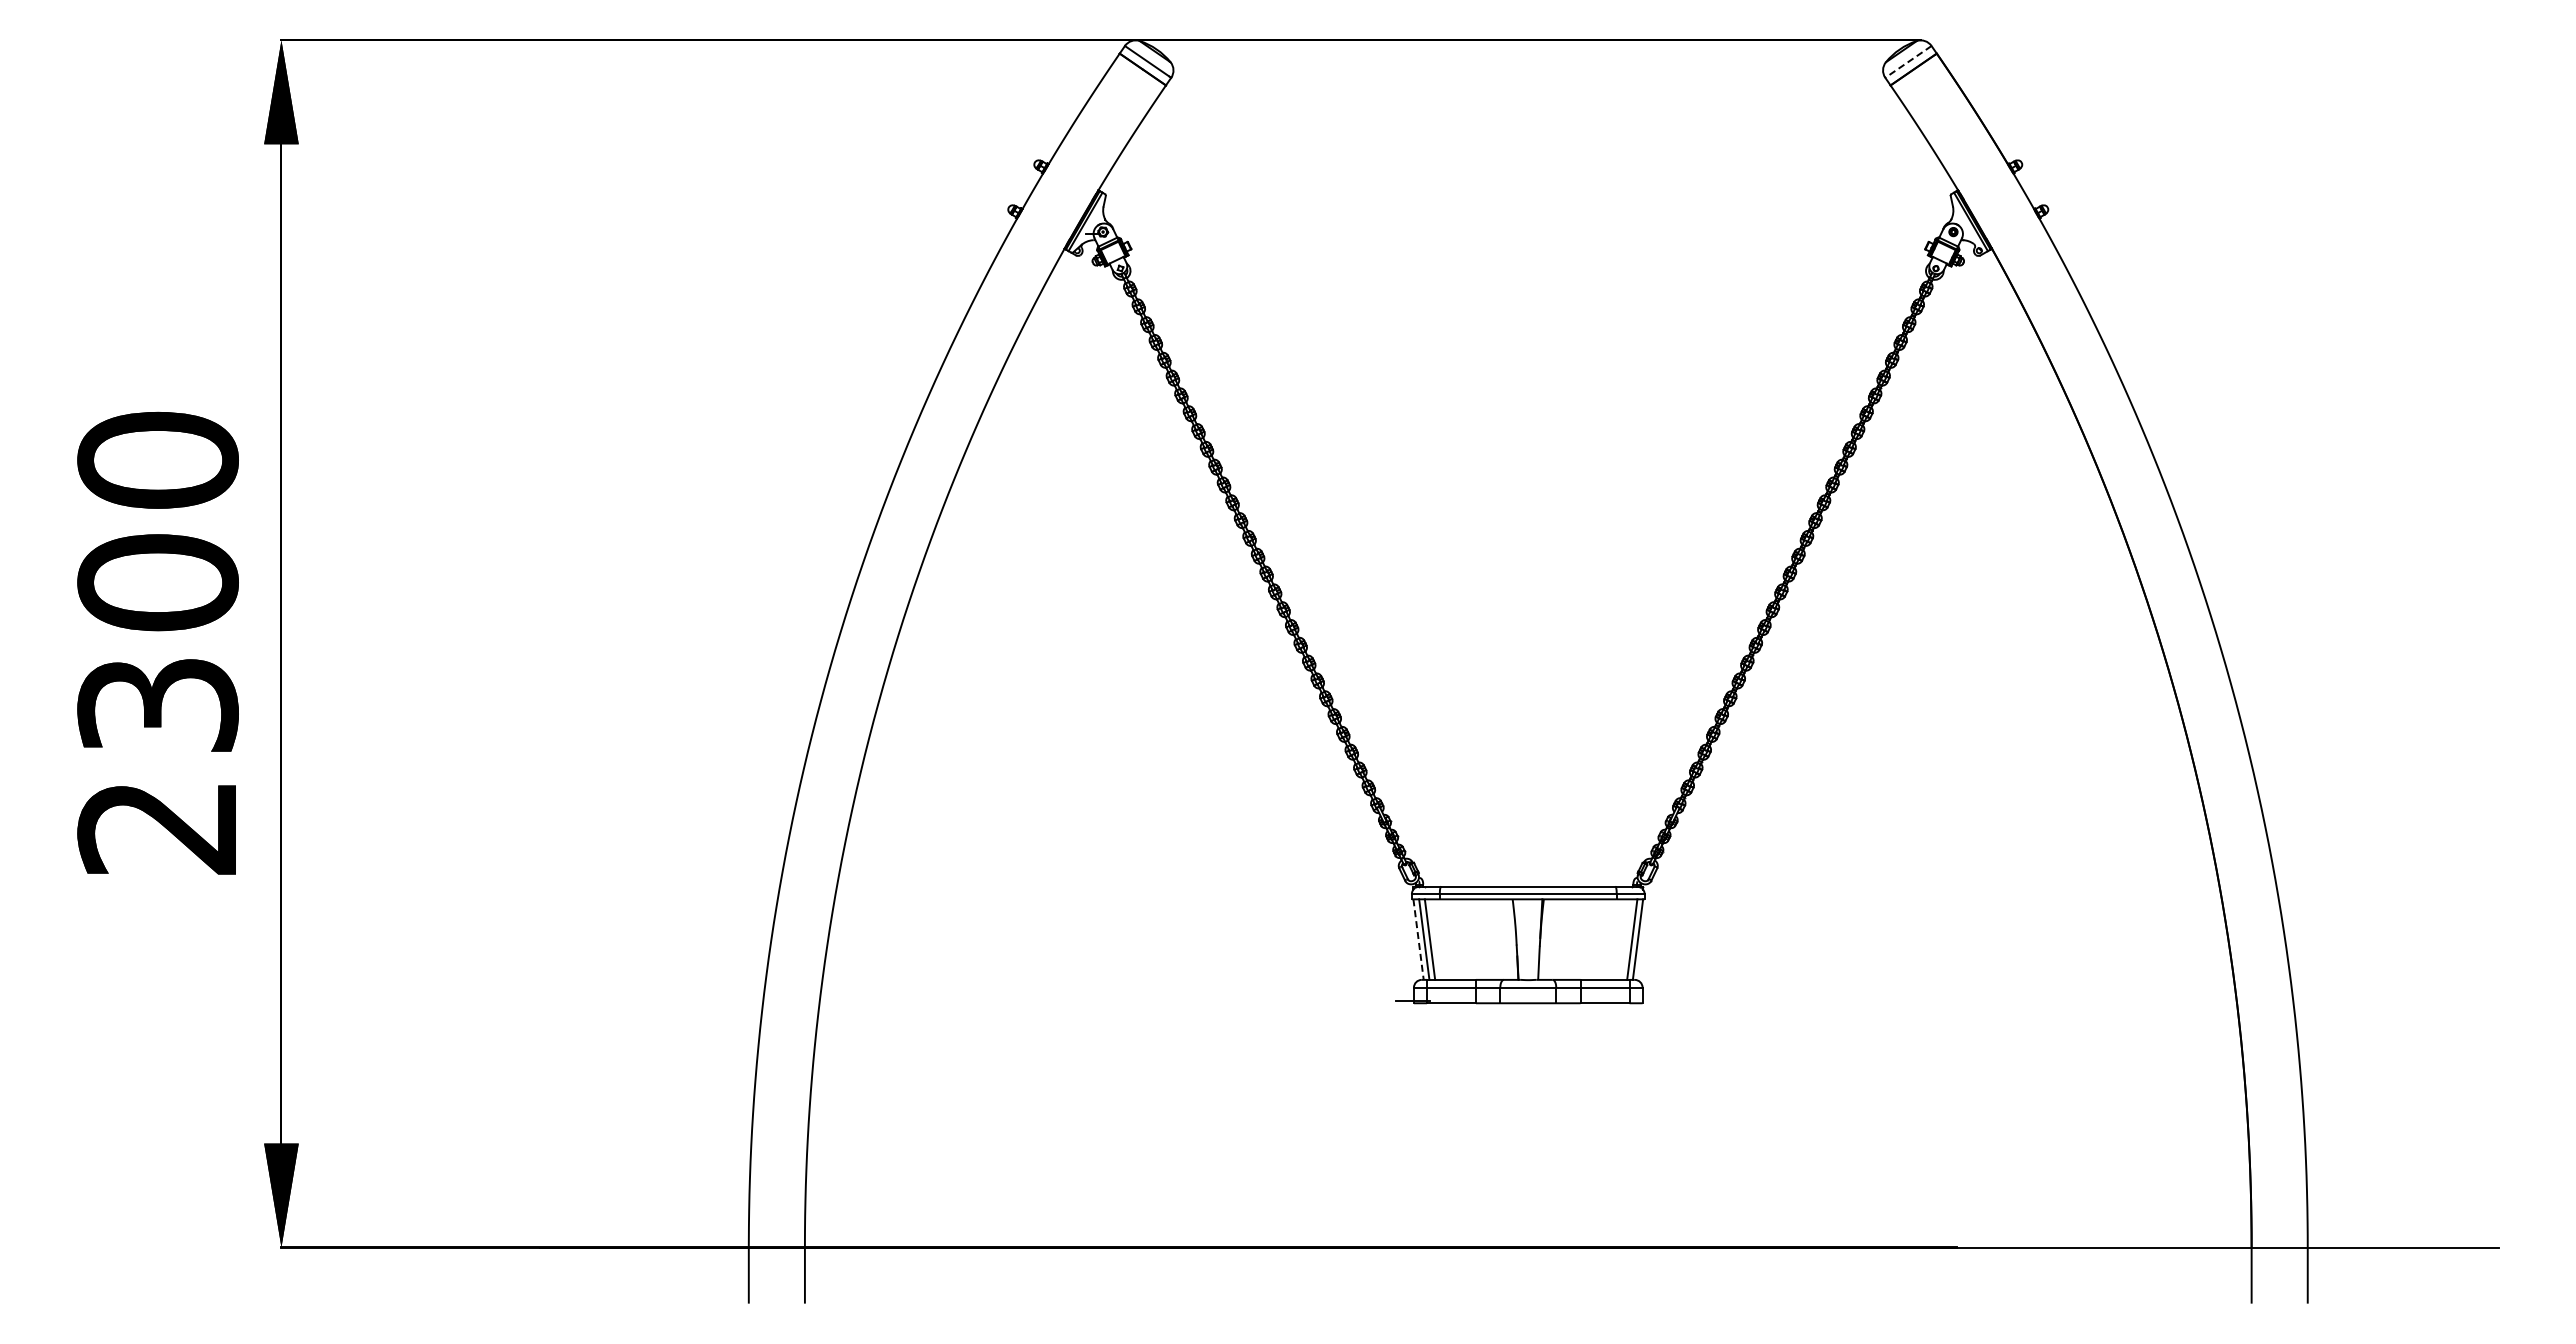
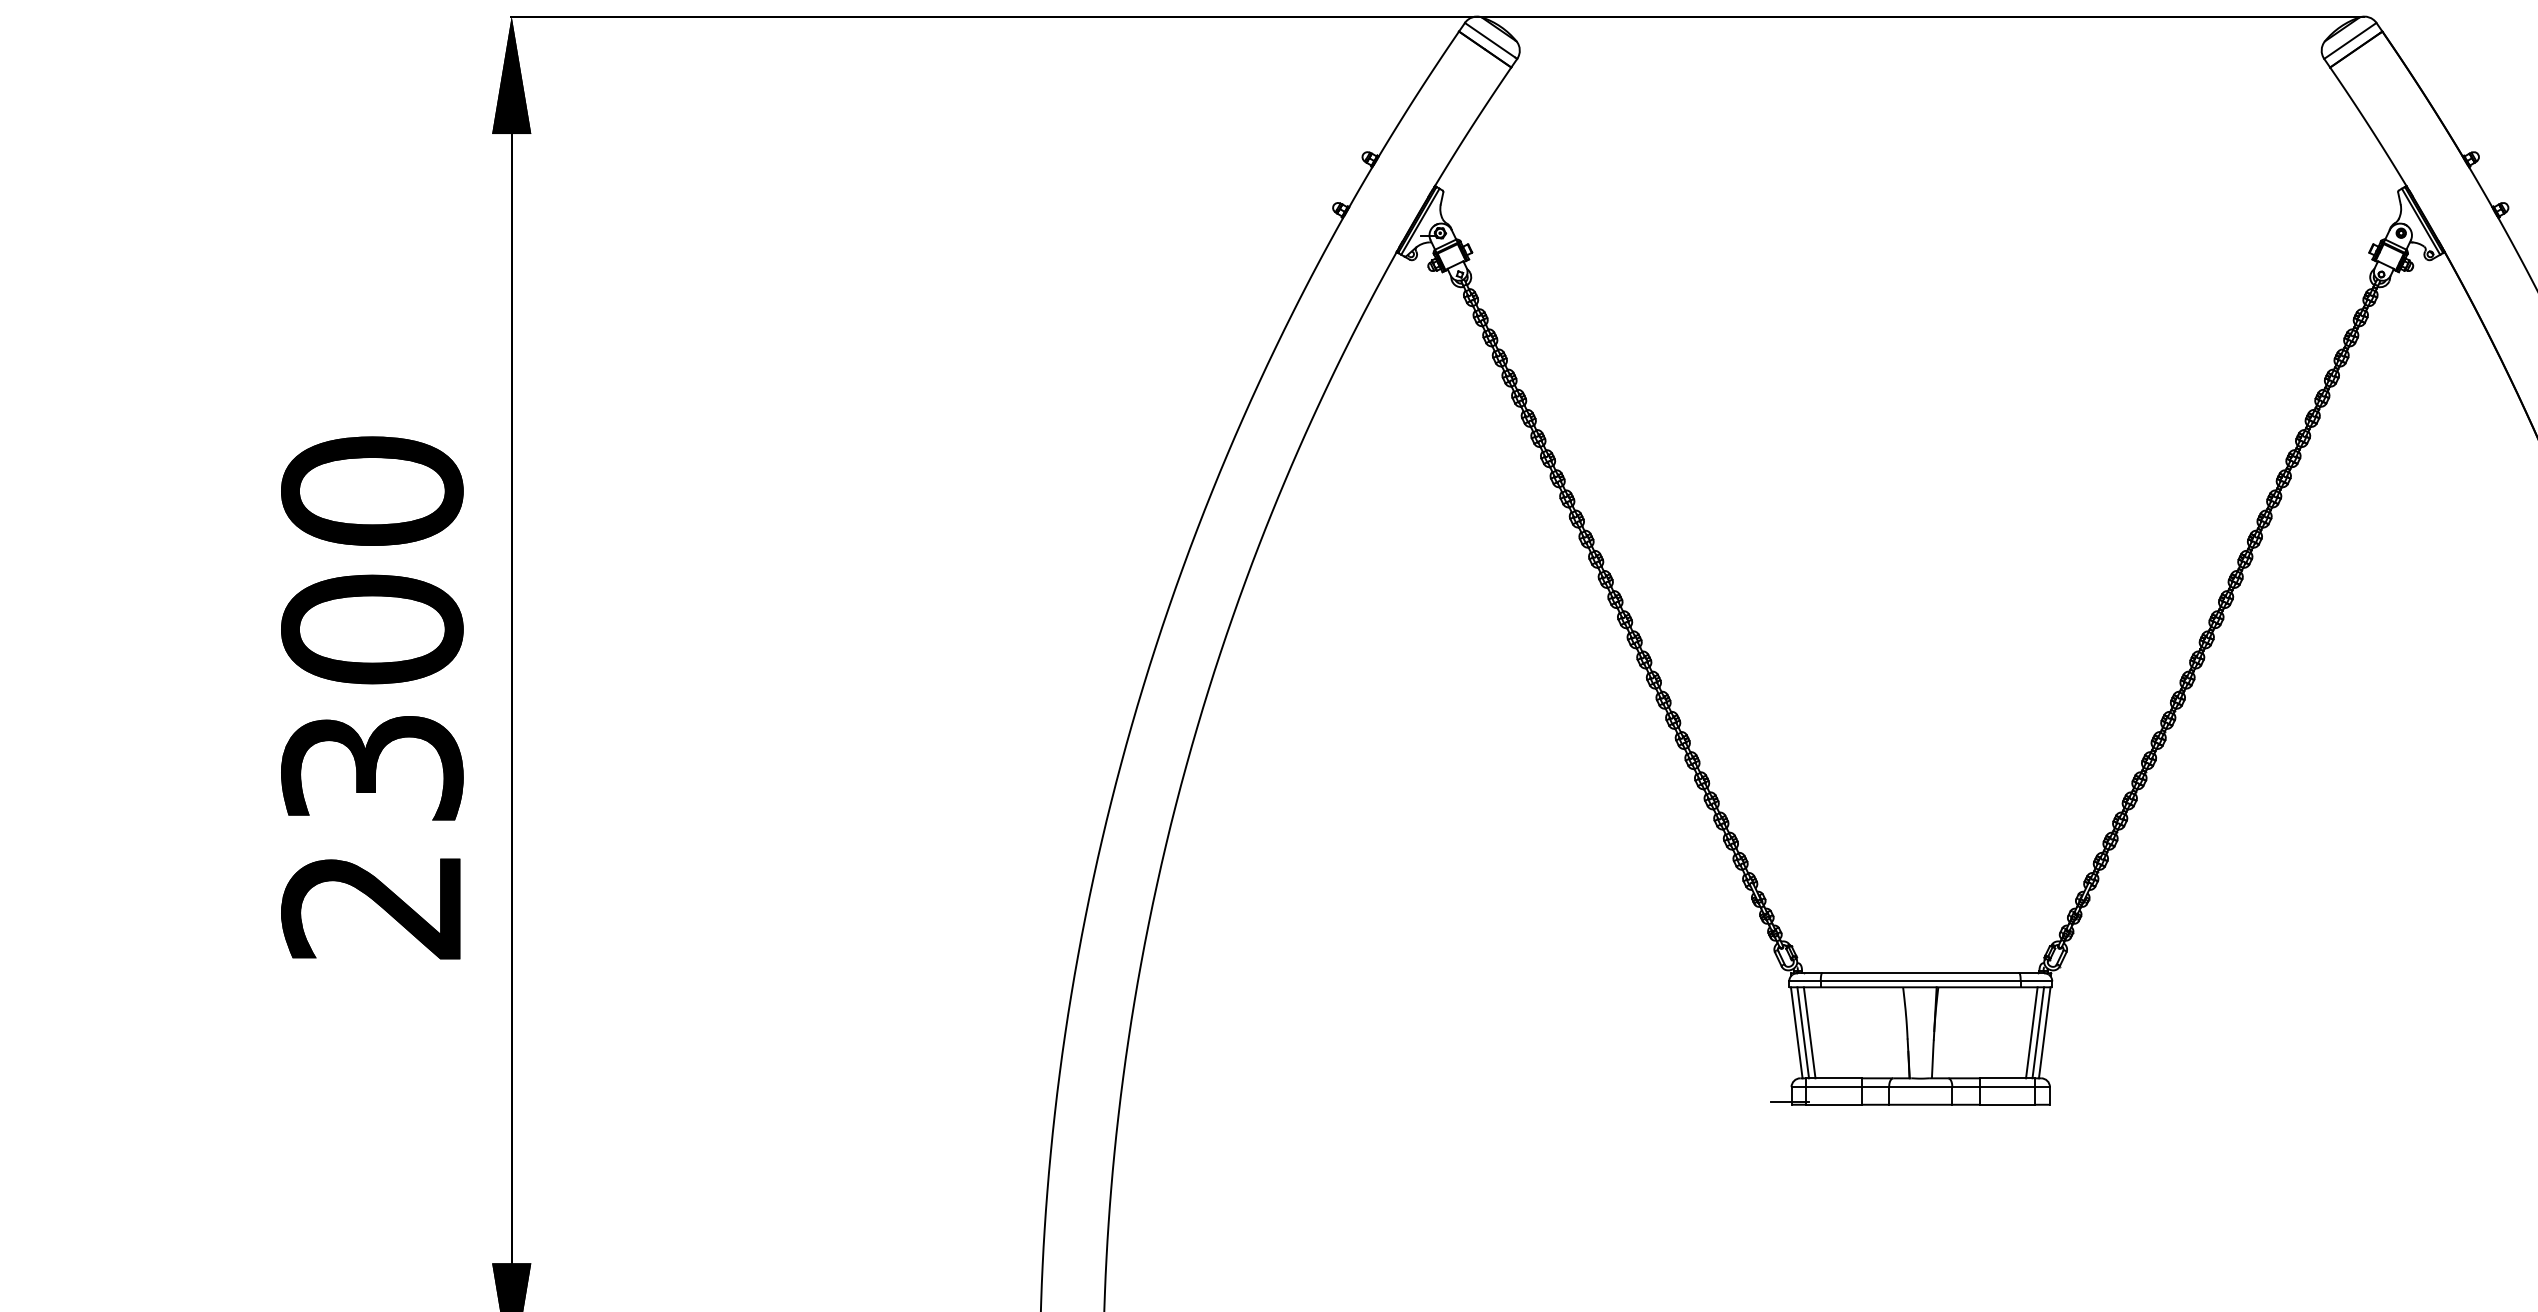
line: (1908, 62) -> (2350, 41), dashed -> solid
line: (1418, 939) -> (1796, 1032), dashed -> solid
line: (1626, 939) -> (2031, 1032), added

